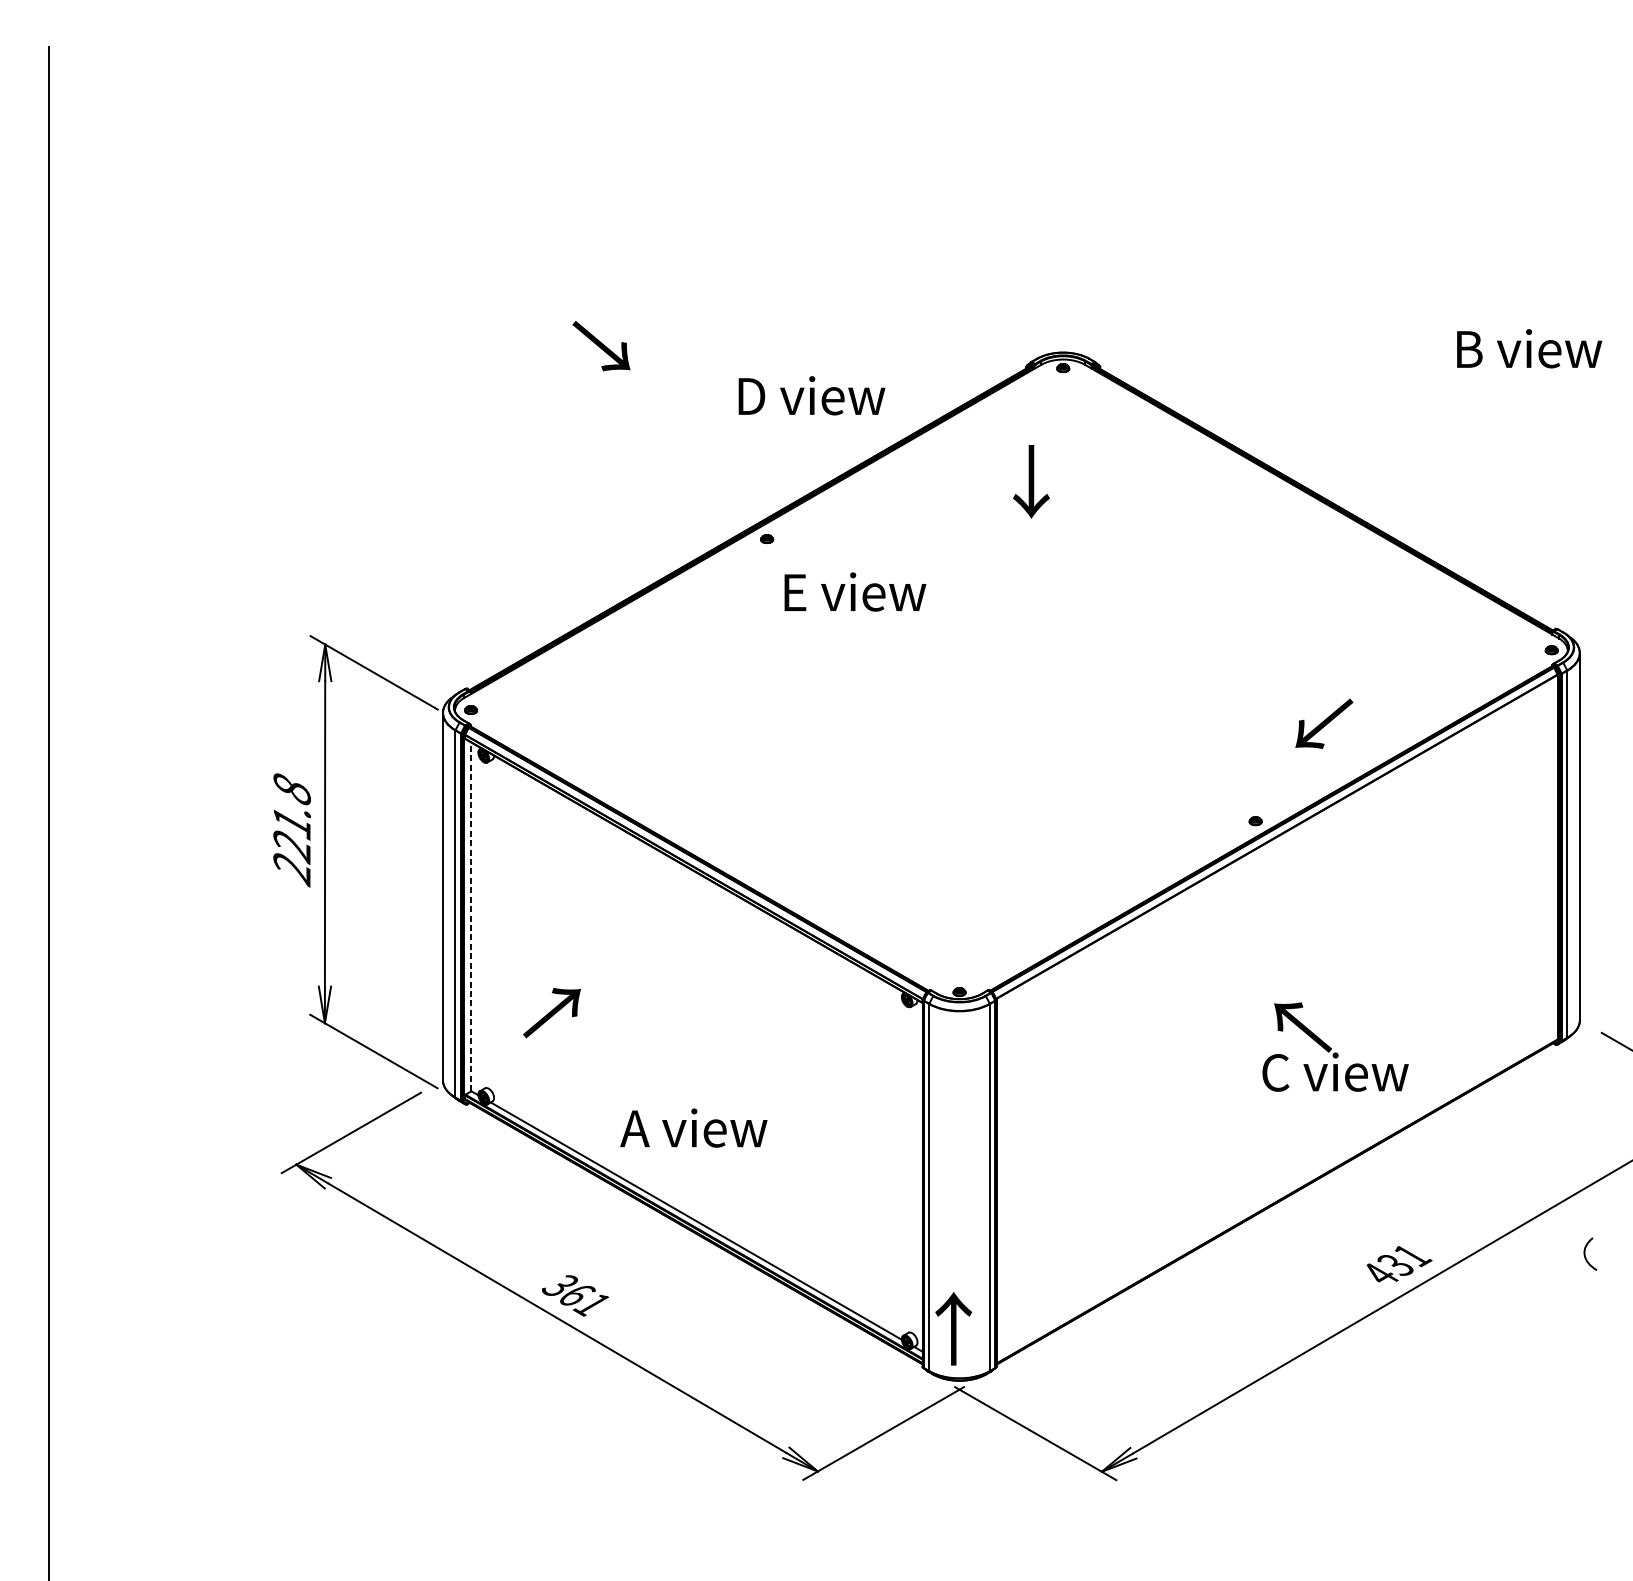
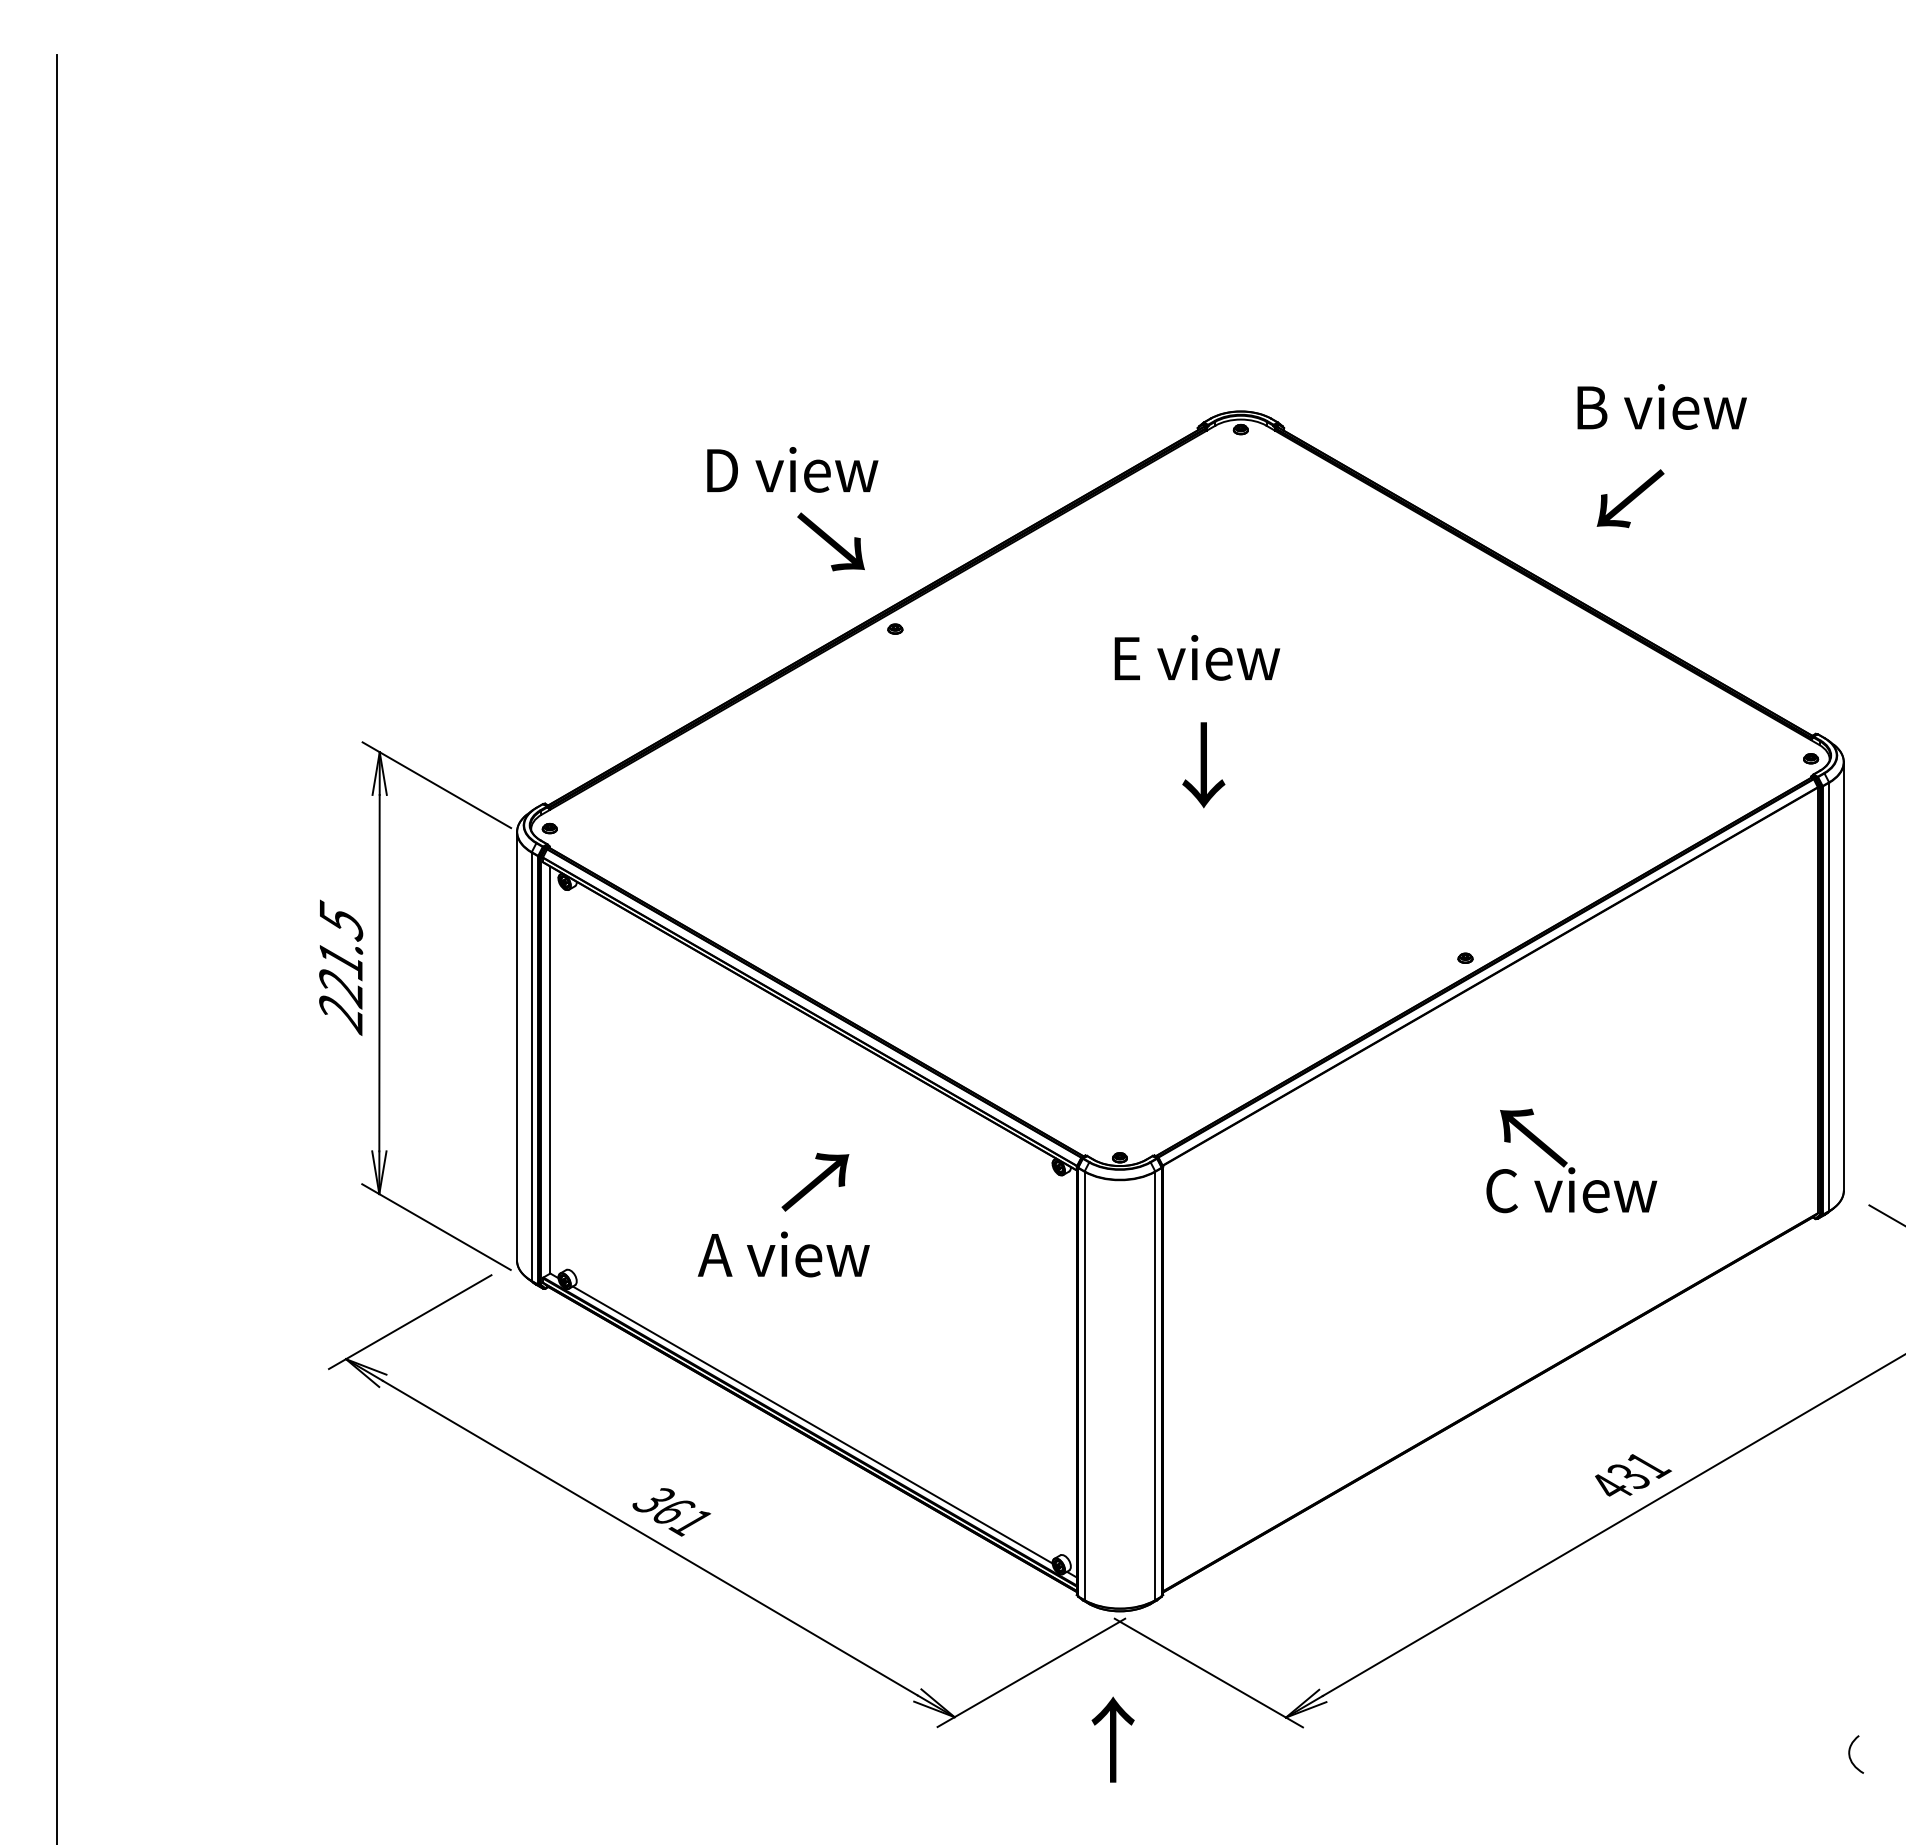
text: (600, 345) -> (830, 541), moved
text: (1529, 348) -> (1661, 406), moved
text: (811, 395) -> (792, 469), moved
text: (1031, 482) -> (1203, 765), moved
text: (855, 591) -> (1197, 657), moved
text: (1324, 723) -> (1630, 498), moved
text: (292, 788) -> (341, 920), 221.8 -> 221.5
line: (471, 916) -> (550, 1069), dashed -> solid
text: (552, 1012) -> (815, 1181), moved
text: (1335, 1046) -> (1571, 1160), moved
text: (693, 1128) -> (783, 1254), moved
curve: (1585, 1254) -> (1850, 1754), moved
text: (953, 1328) -> (1112, 1739), moved

